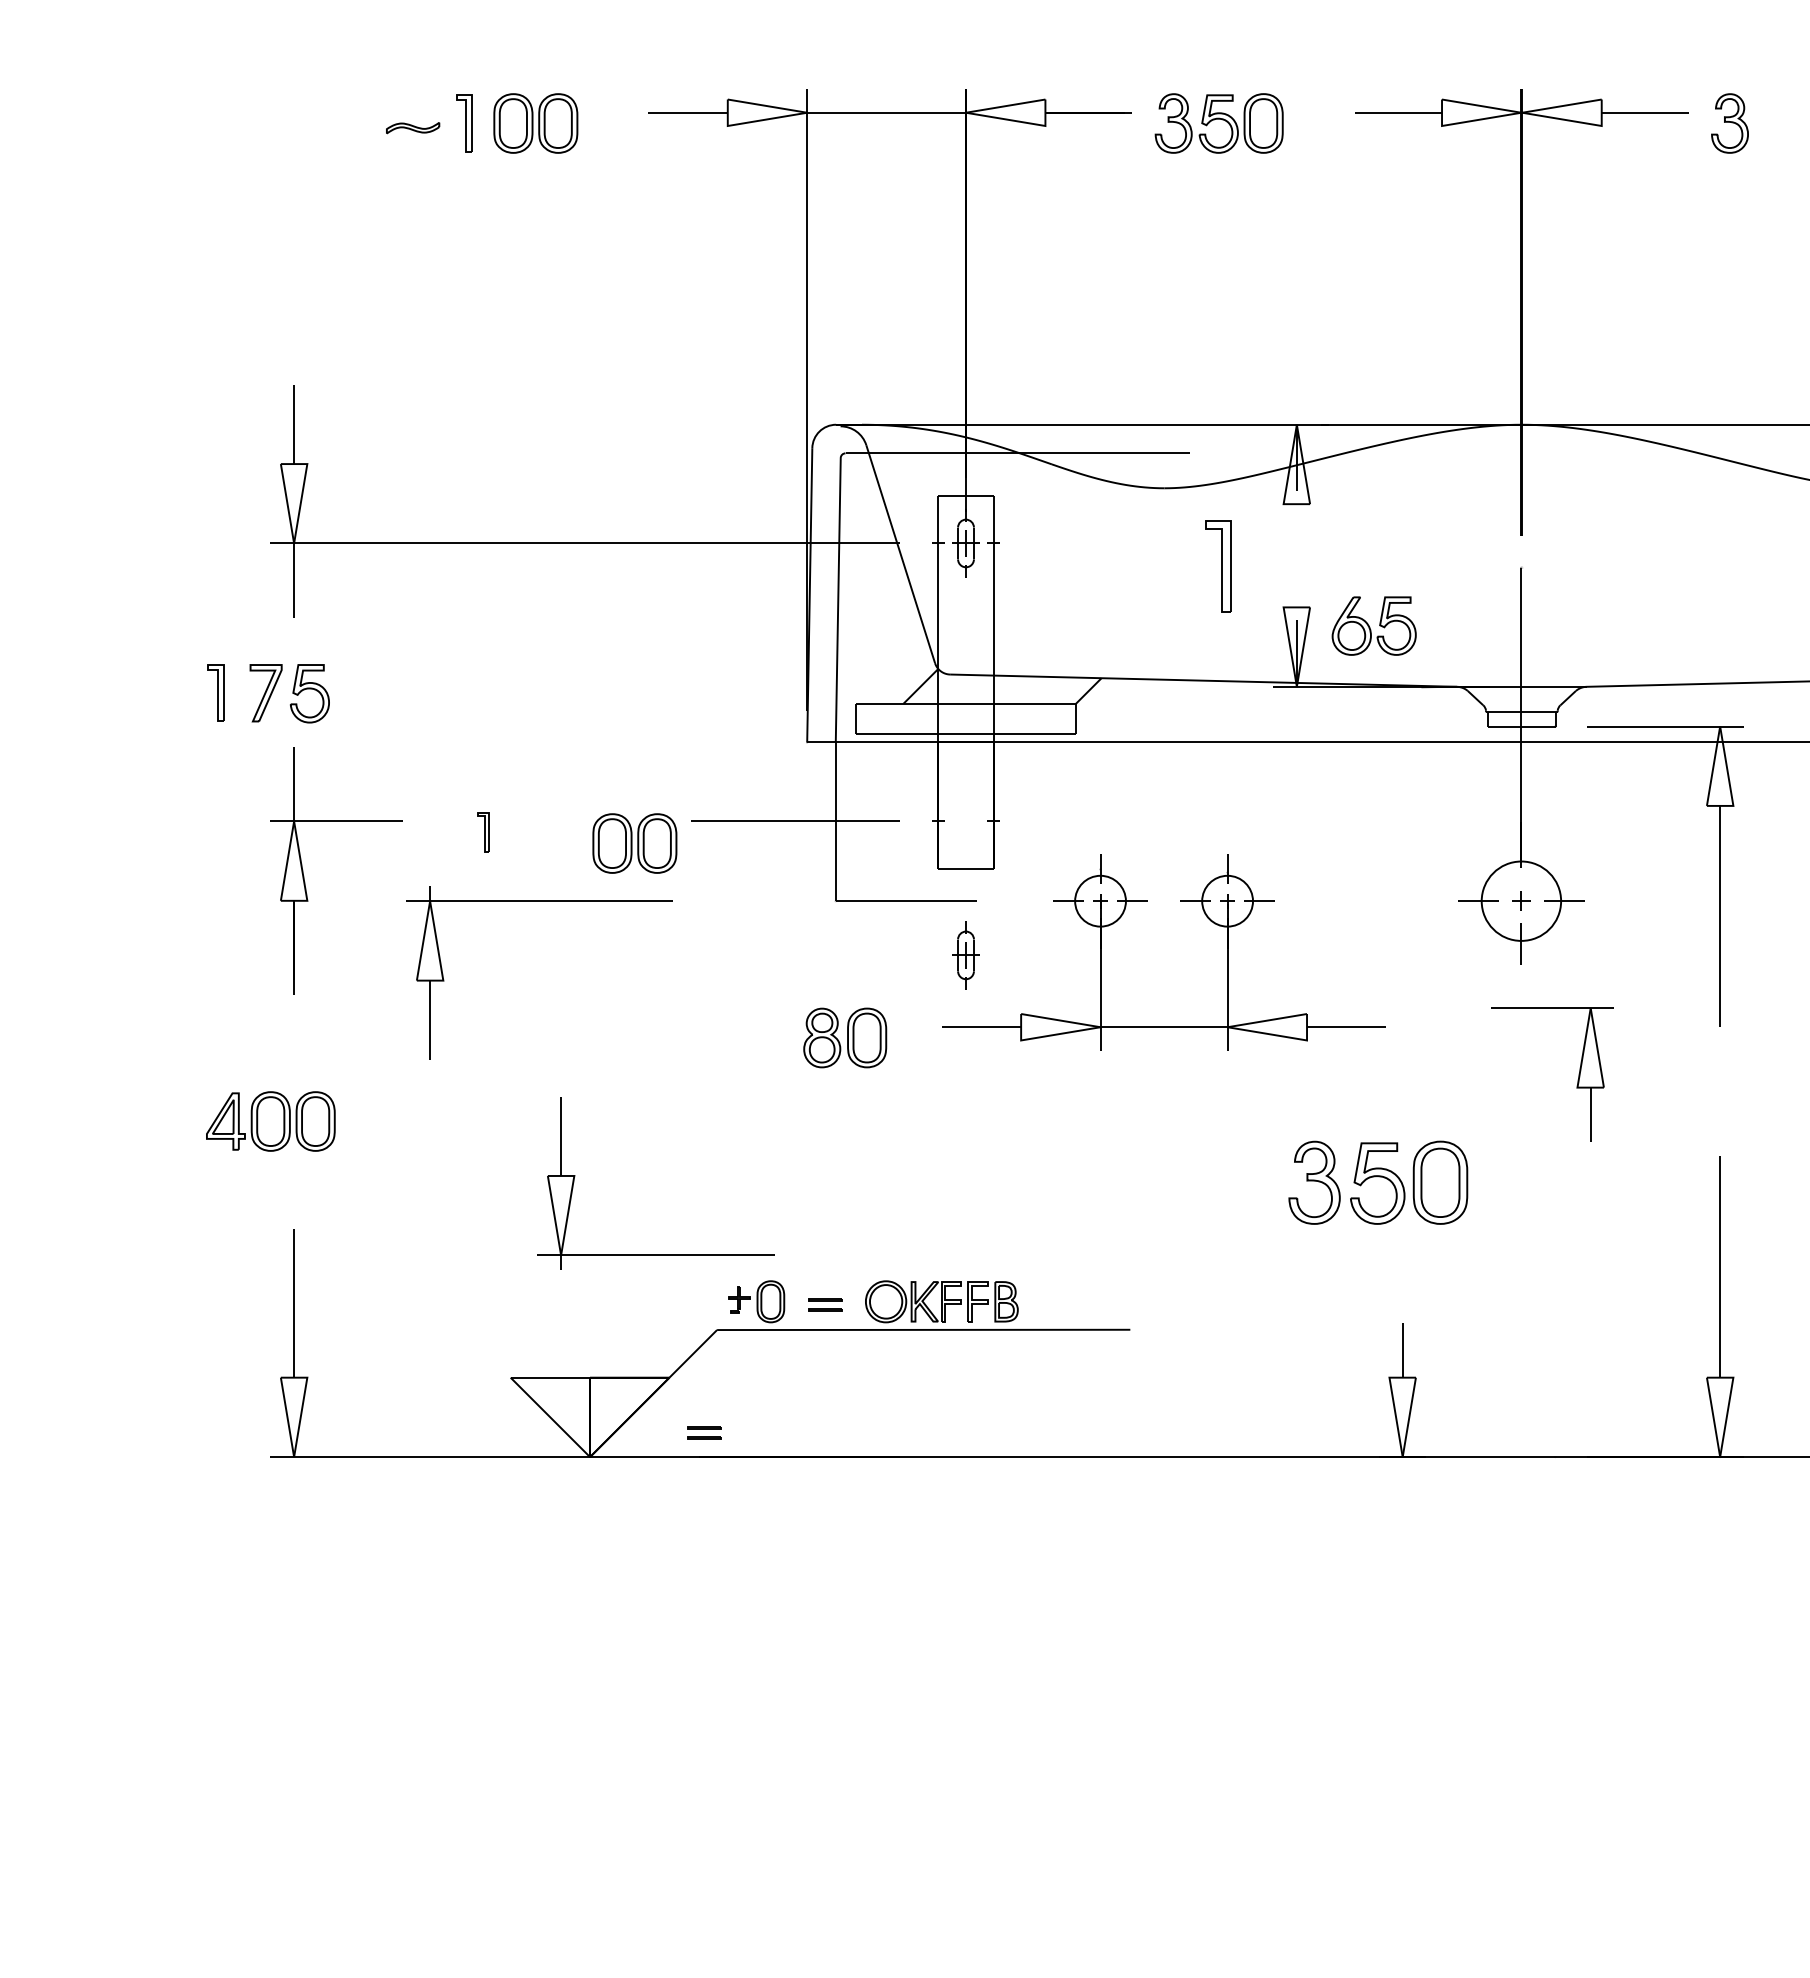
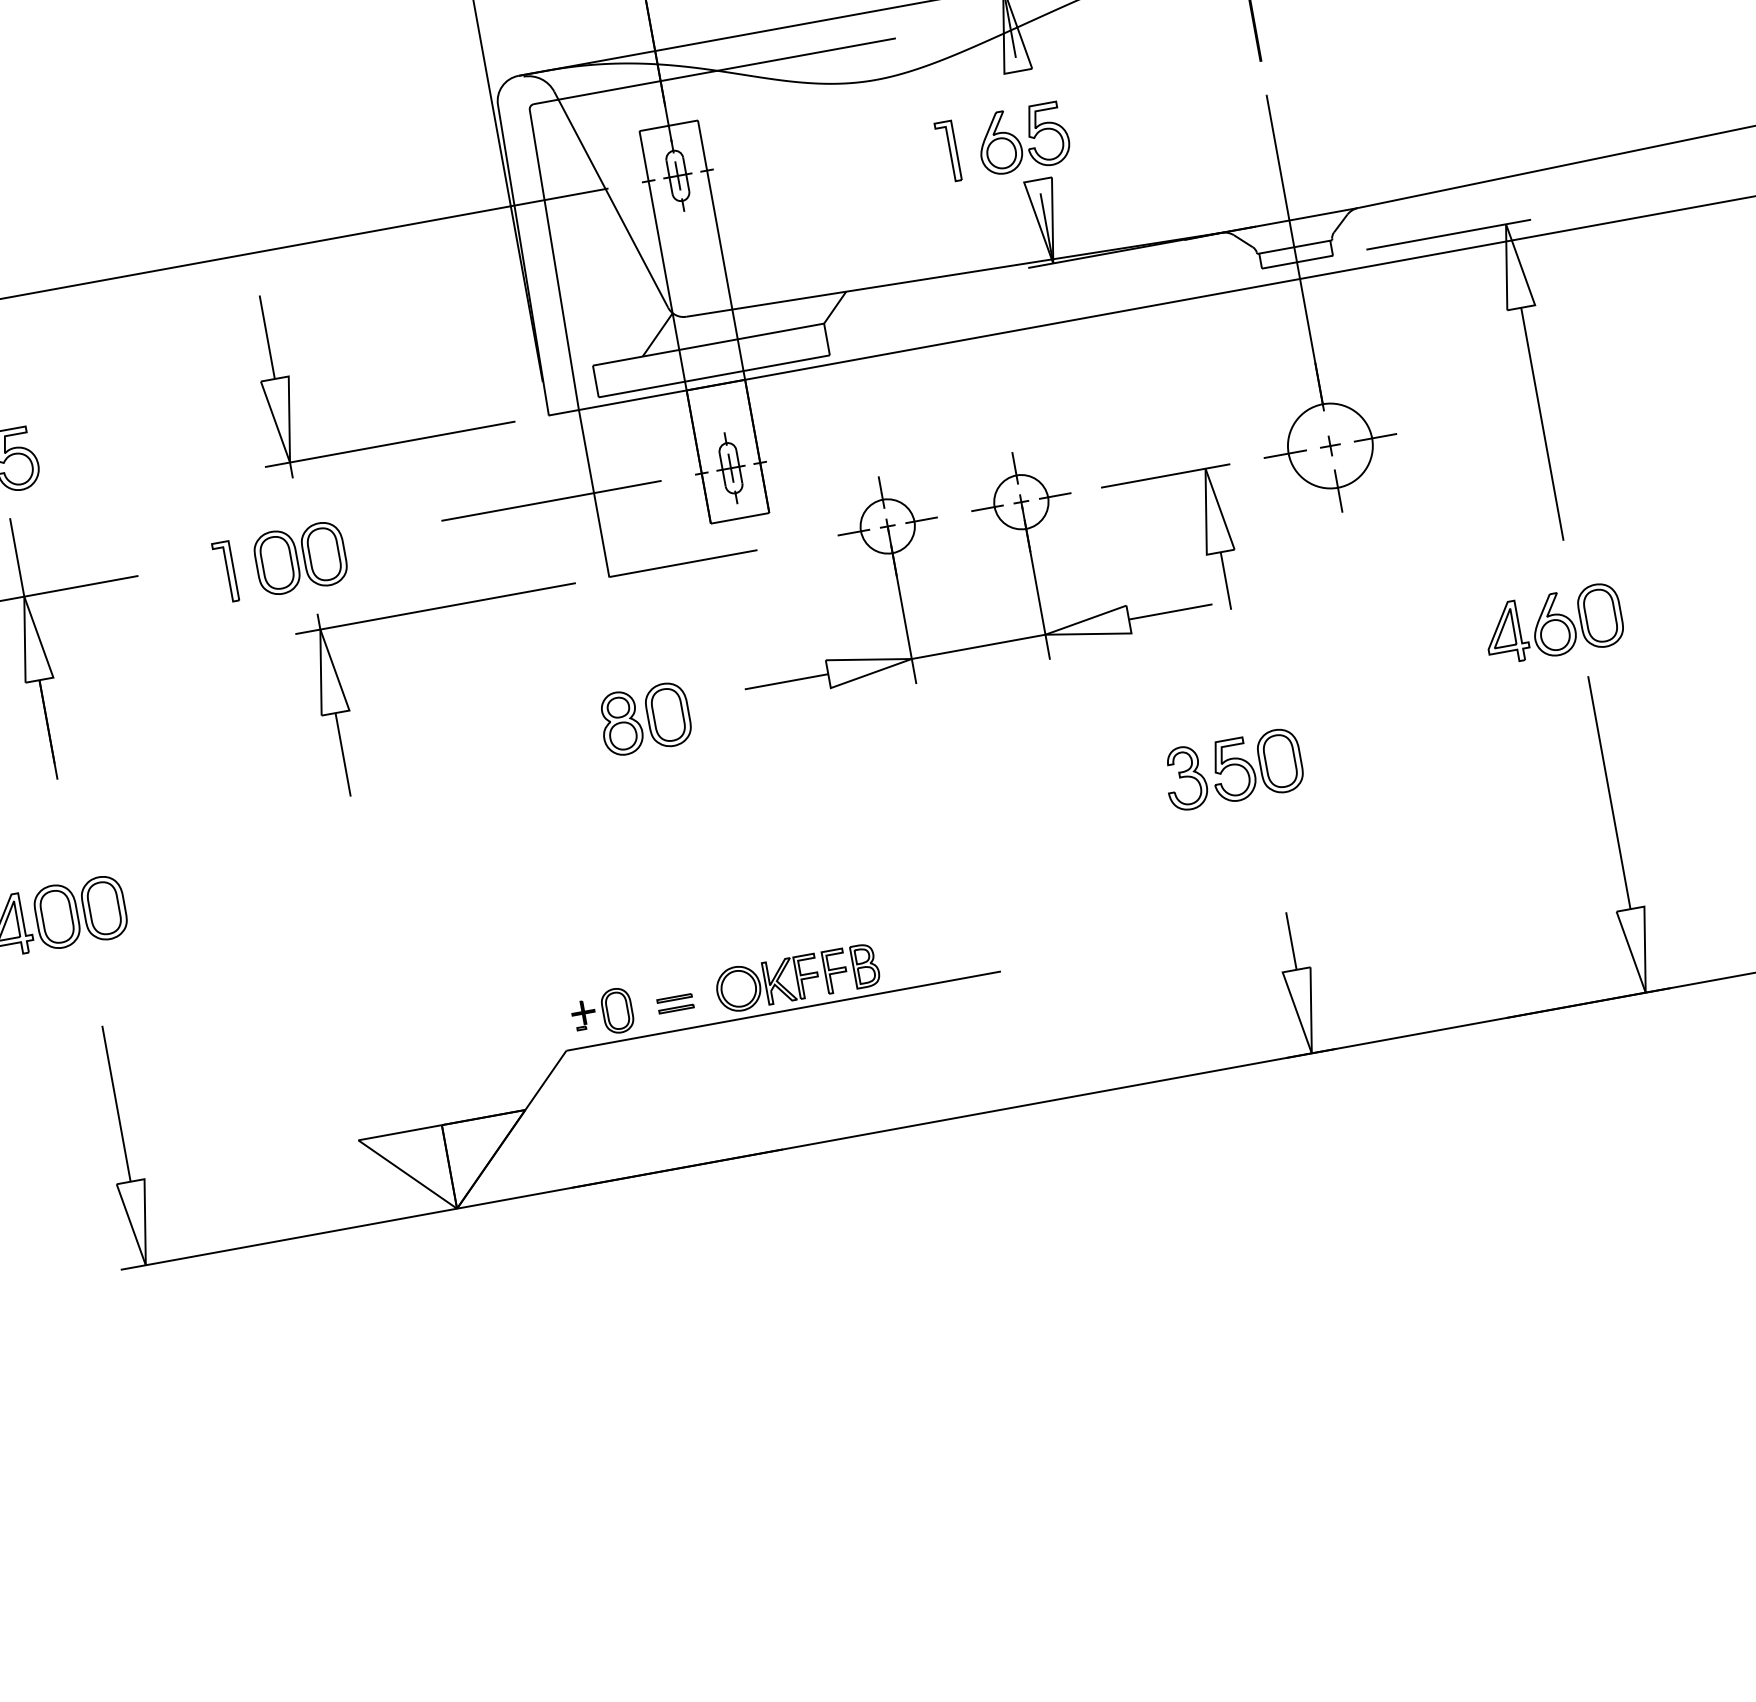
part: (1218, 566) -> (947, 151), size x0.62
part: (1373, 625) -> (1022, 138), moved
part: (483, 832) -> (225, 572), size x1.43
part: (634, 843) -> (300, 558), moved
part: (539, 901) -> (435, 608), moved
part: (965, 955) -> (730, 468), moved
part: (1577, 1079) -> (1205, 546), moved
part: (1696, 1102) -> (1553, 624), added
part: (1377, 1182) -> (1232, 769), size x0.71
part: (655, 1254) -> (389, 443), moved
part: (704, 1432) -> (572, 1160), removed

